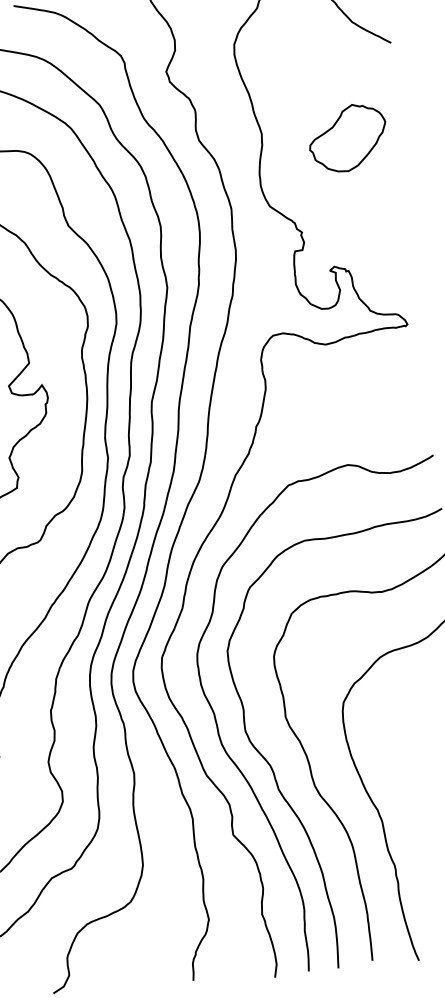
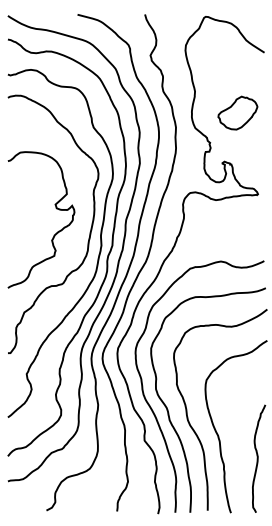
part: (346, 137) -> (237, 112), moved

